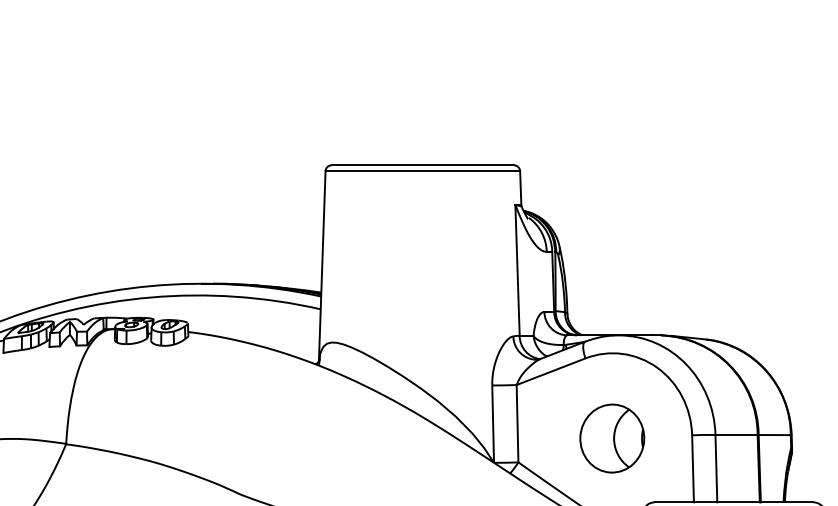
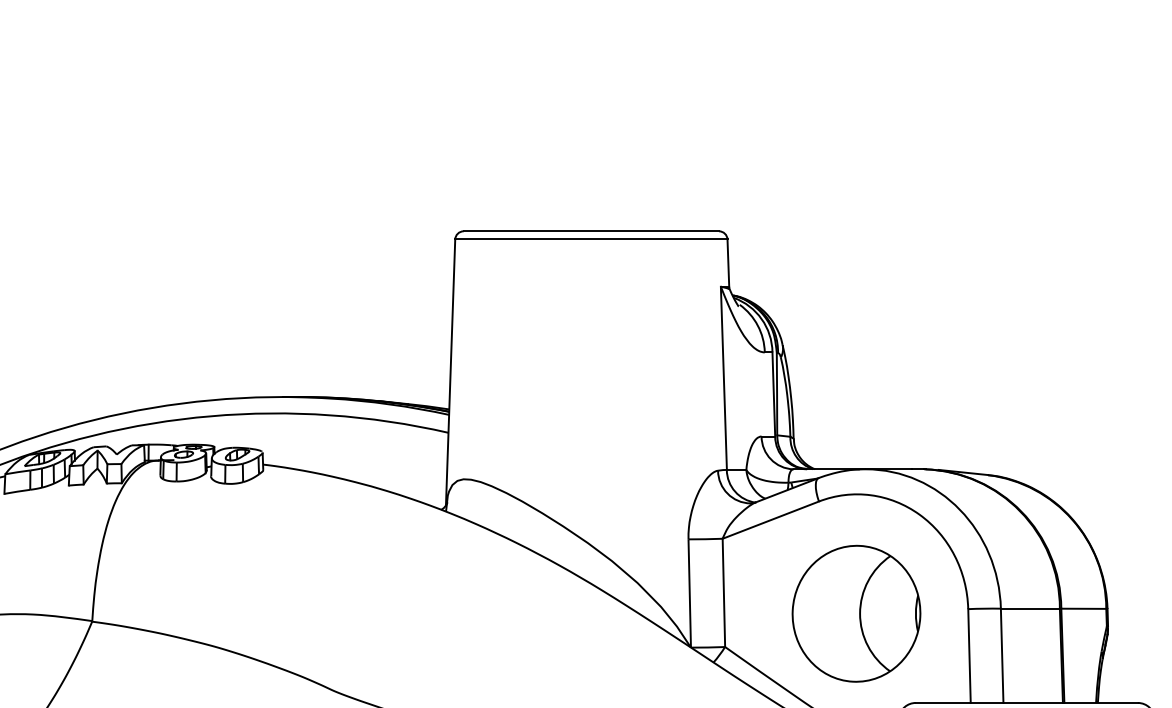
part: (612, 438) -> (856, 613), size x1.43

